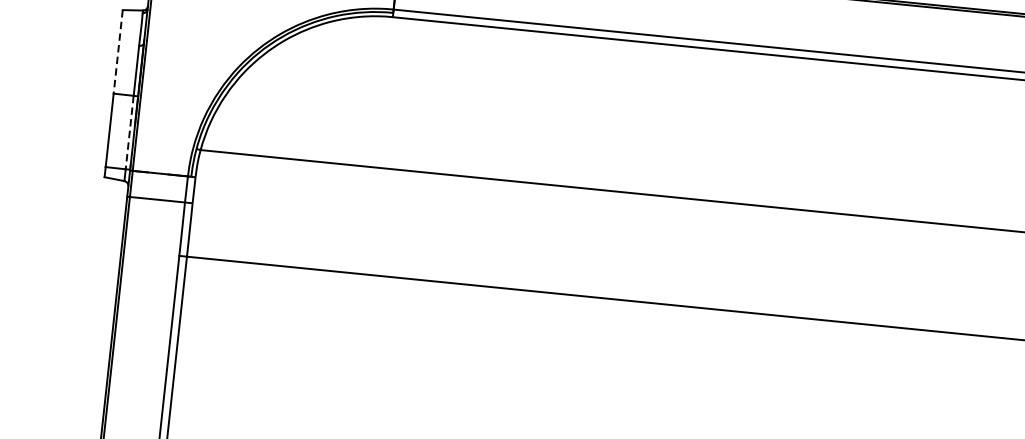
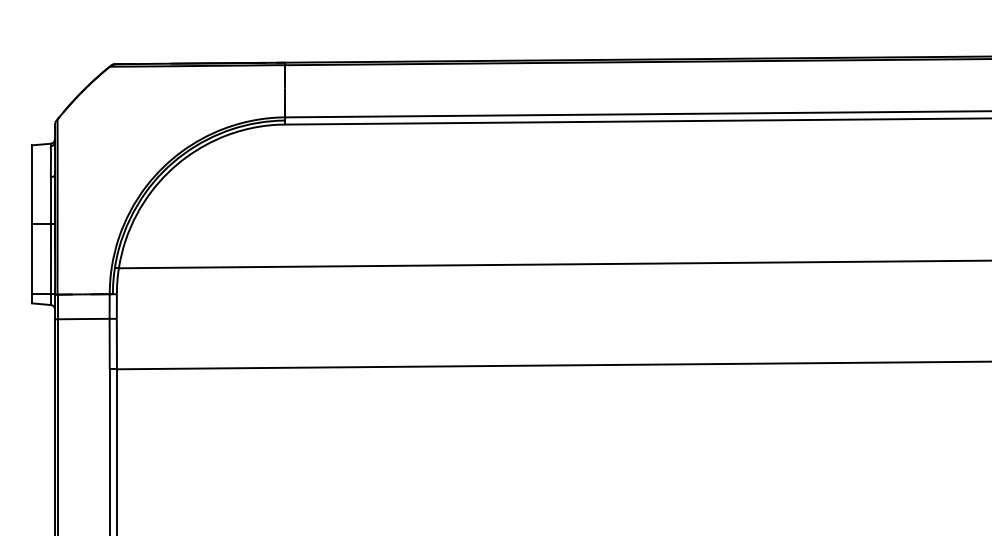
line: (117, 52) -> (31, 185), dashed -> solid
line: (129, 132) -> (50, 259), dashed -> solid

